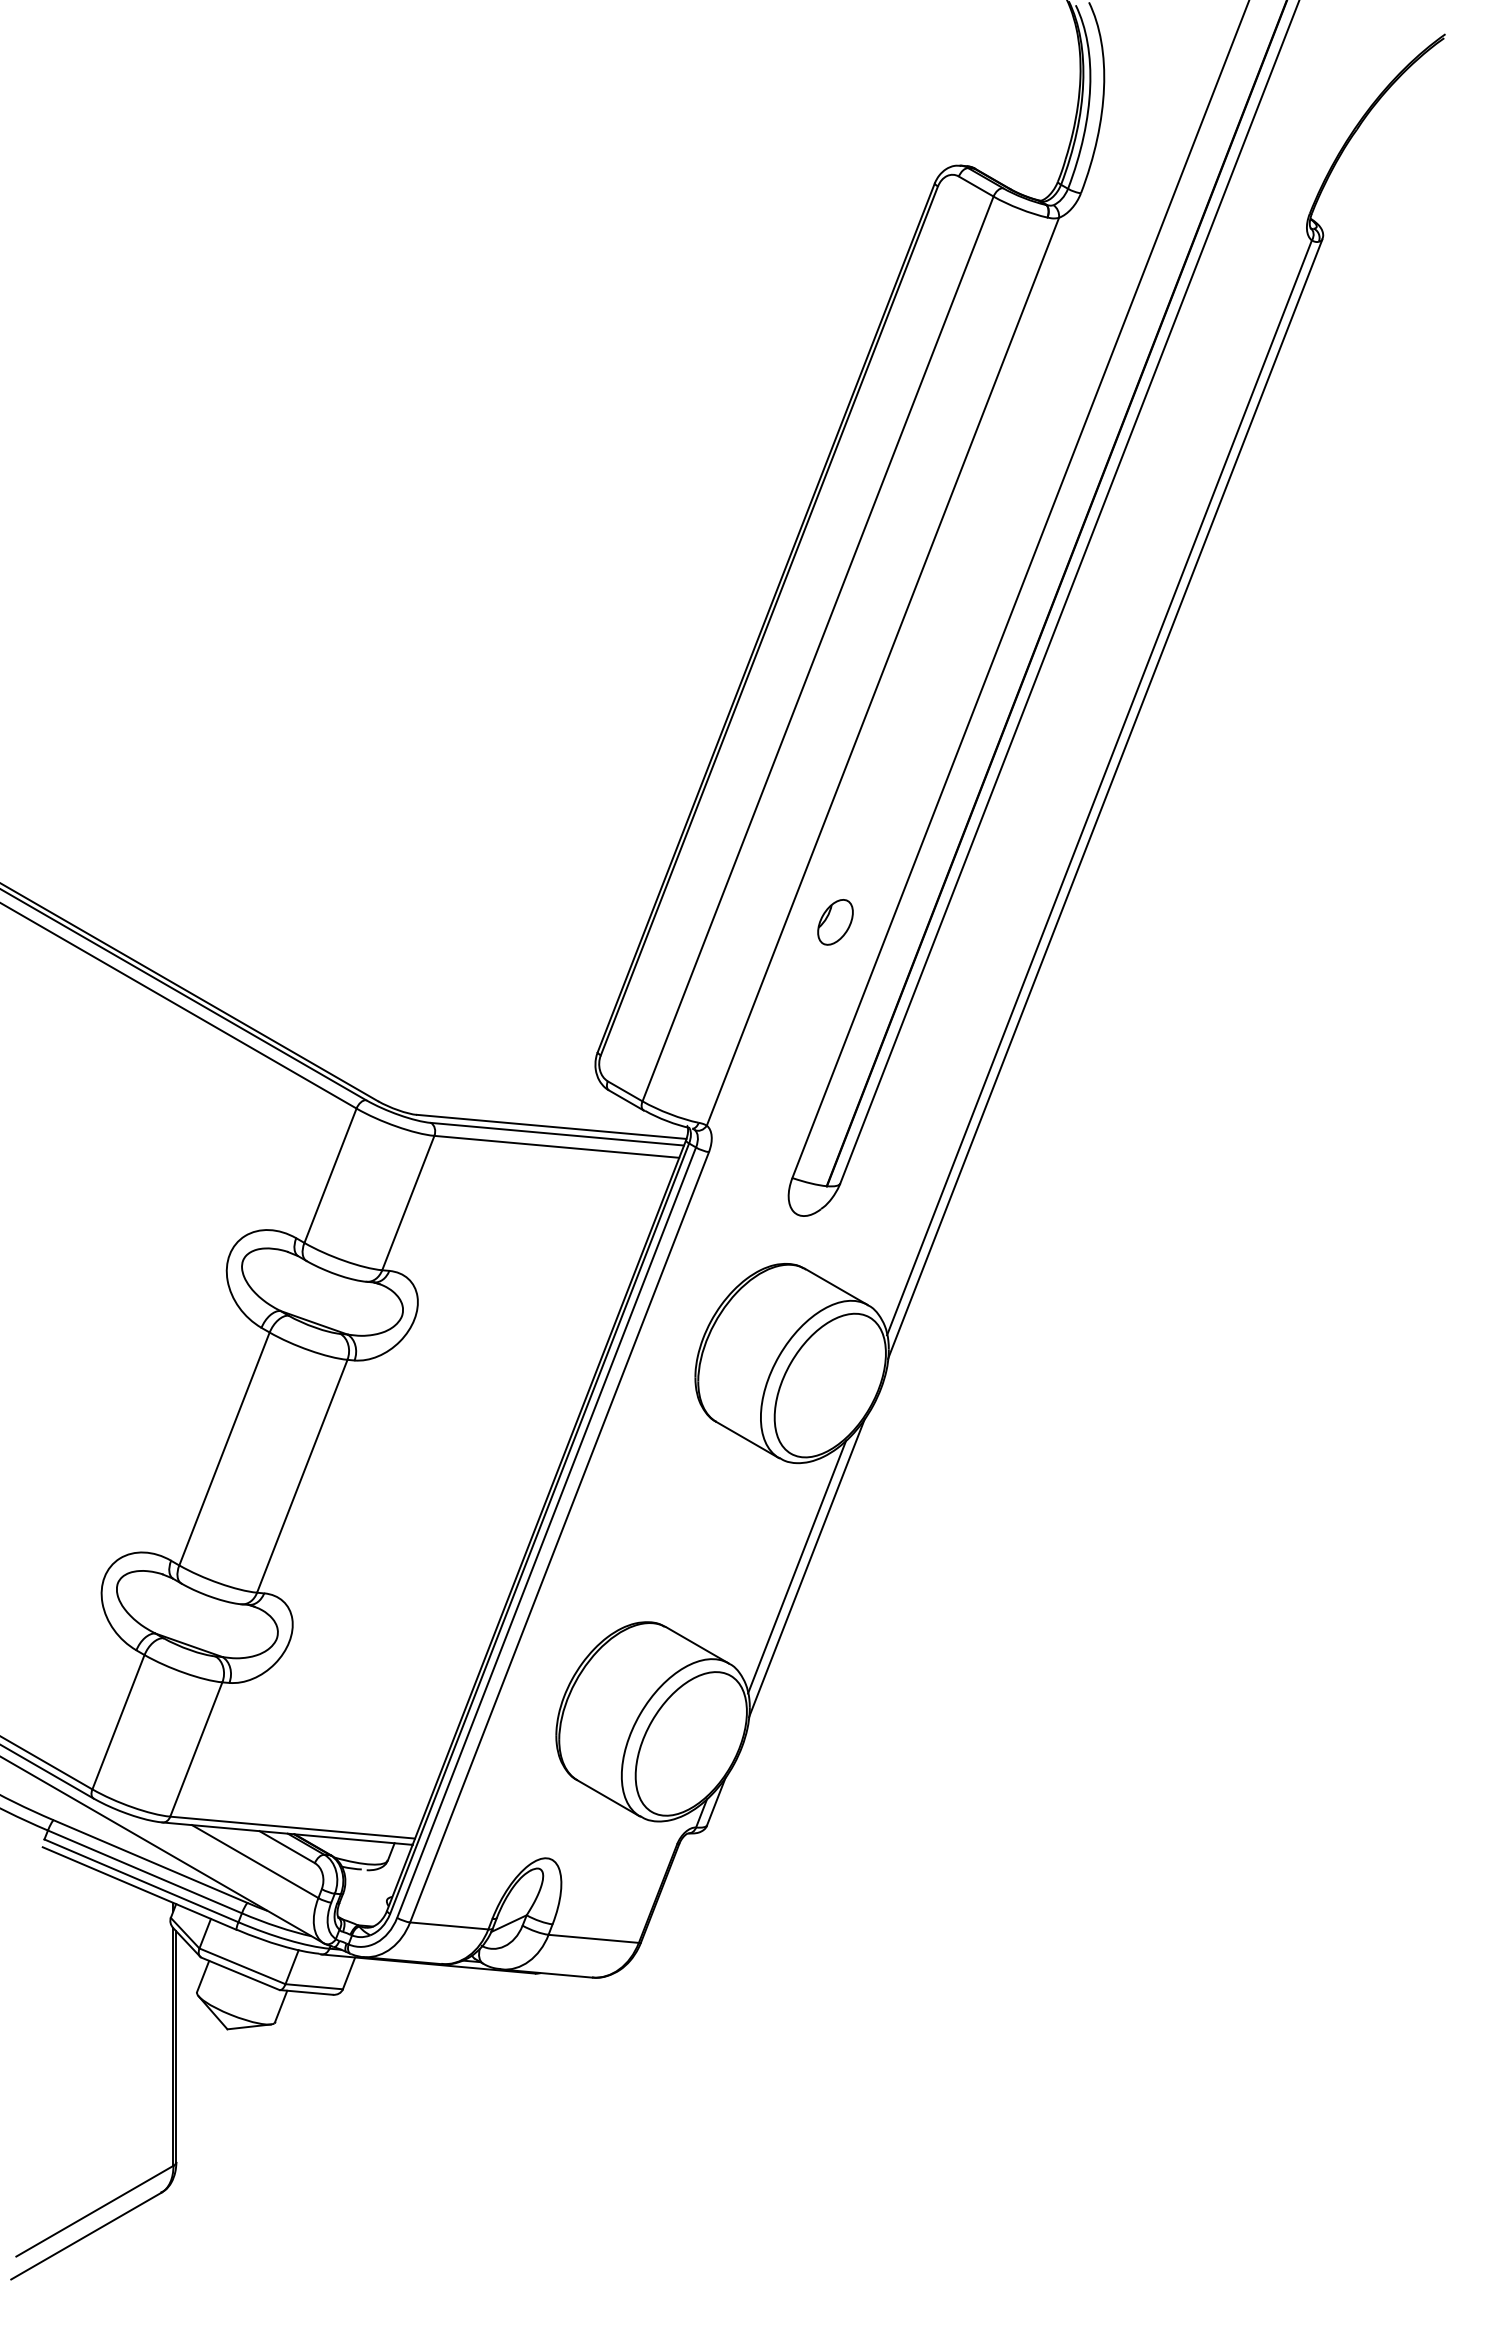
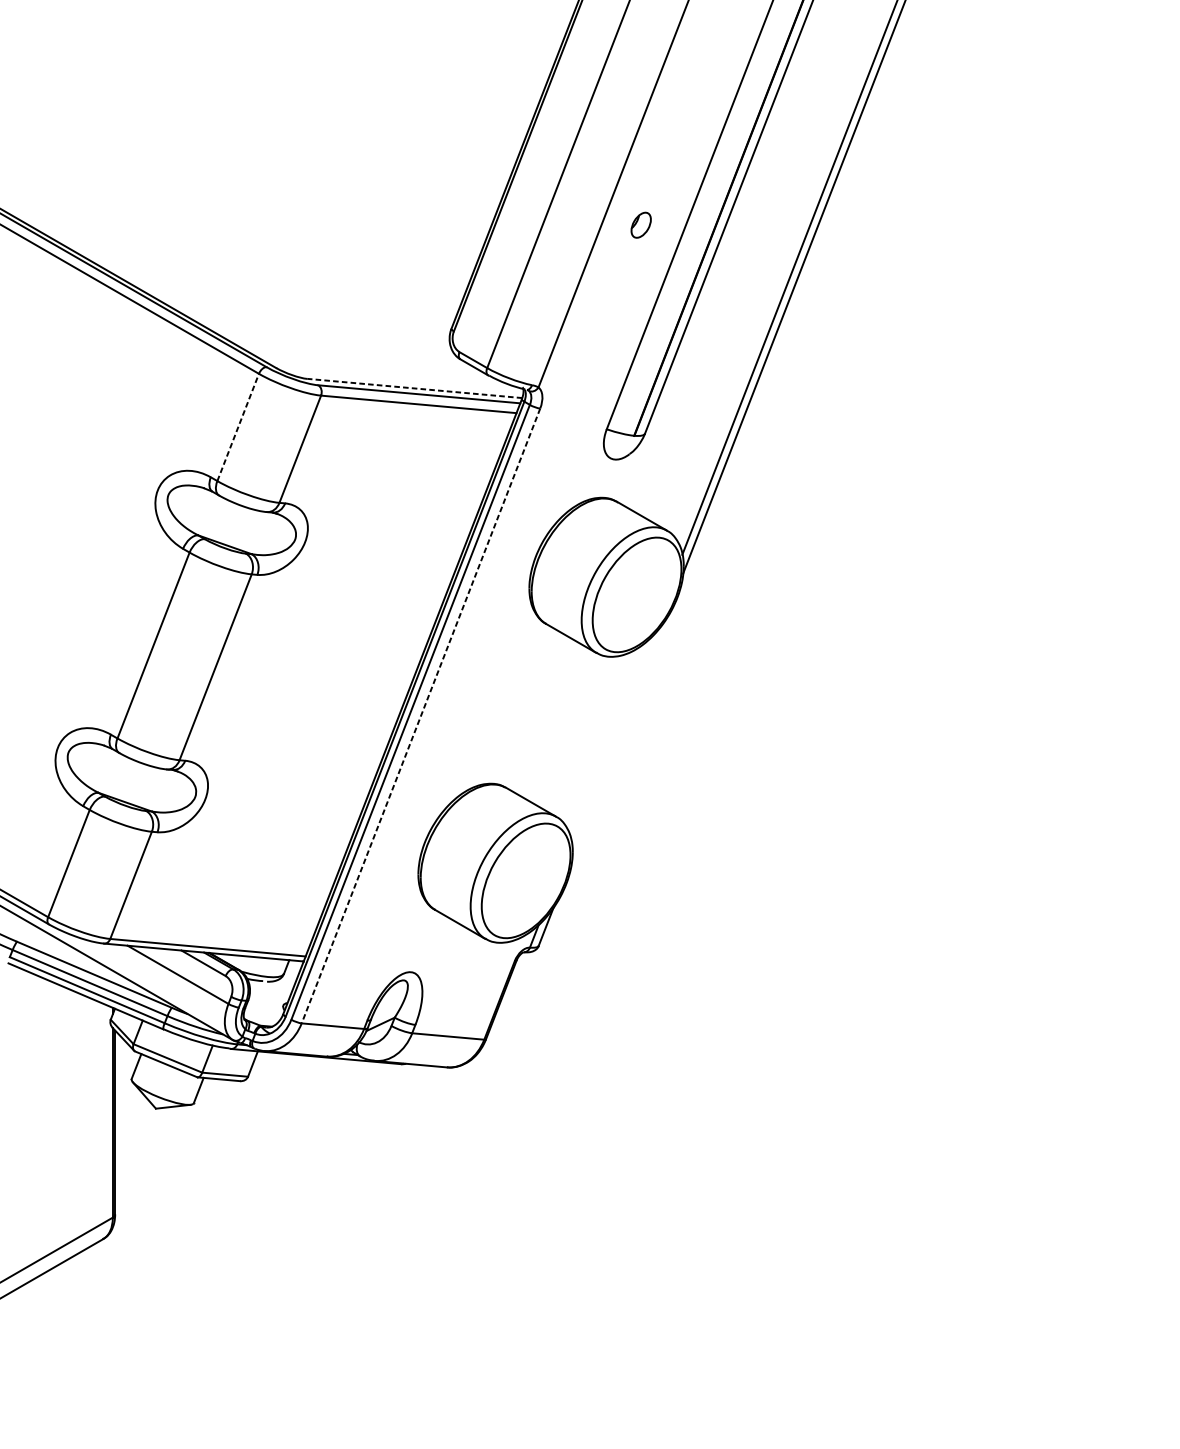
part: (835, 922) -> (641, 225), size x0.7
line: (551, 1126) -> (414, 388), solid -> dashed
line: (330, 1175) -> (238, 427), solid -> dashed
line: (559, 1537) -> (420, 716), solid -> dashed
line: (797, 1566) -> (610, 739), removed
line: (806, 1568) -> (618, 740), removed

